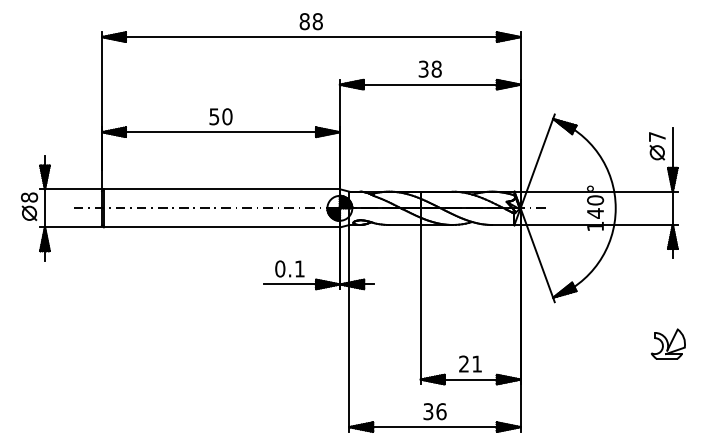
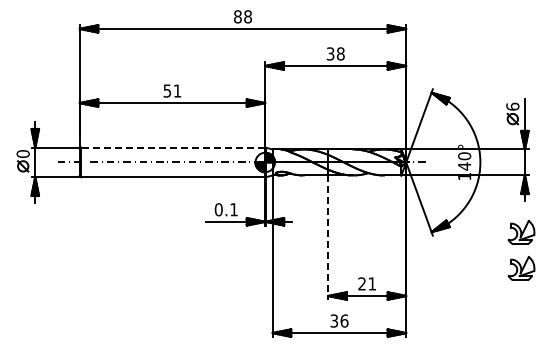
text: (227, 116) -> (177, 90), 50 -> 51
text: (656, 136) -> (512, 106), 7 -> 6
line: (222, 189) -> (173, 147), solid -> dashed
text: (28, 196) -> (22, 153), 8 -> 0
part: (668, 298) -> (521, 232), added
line: (420, 305) -> (328, 238), solid -> dashed

